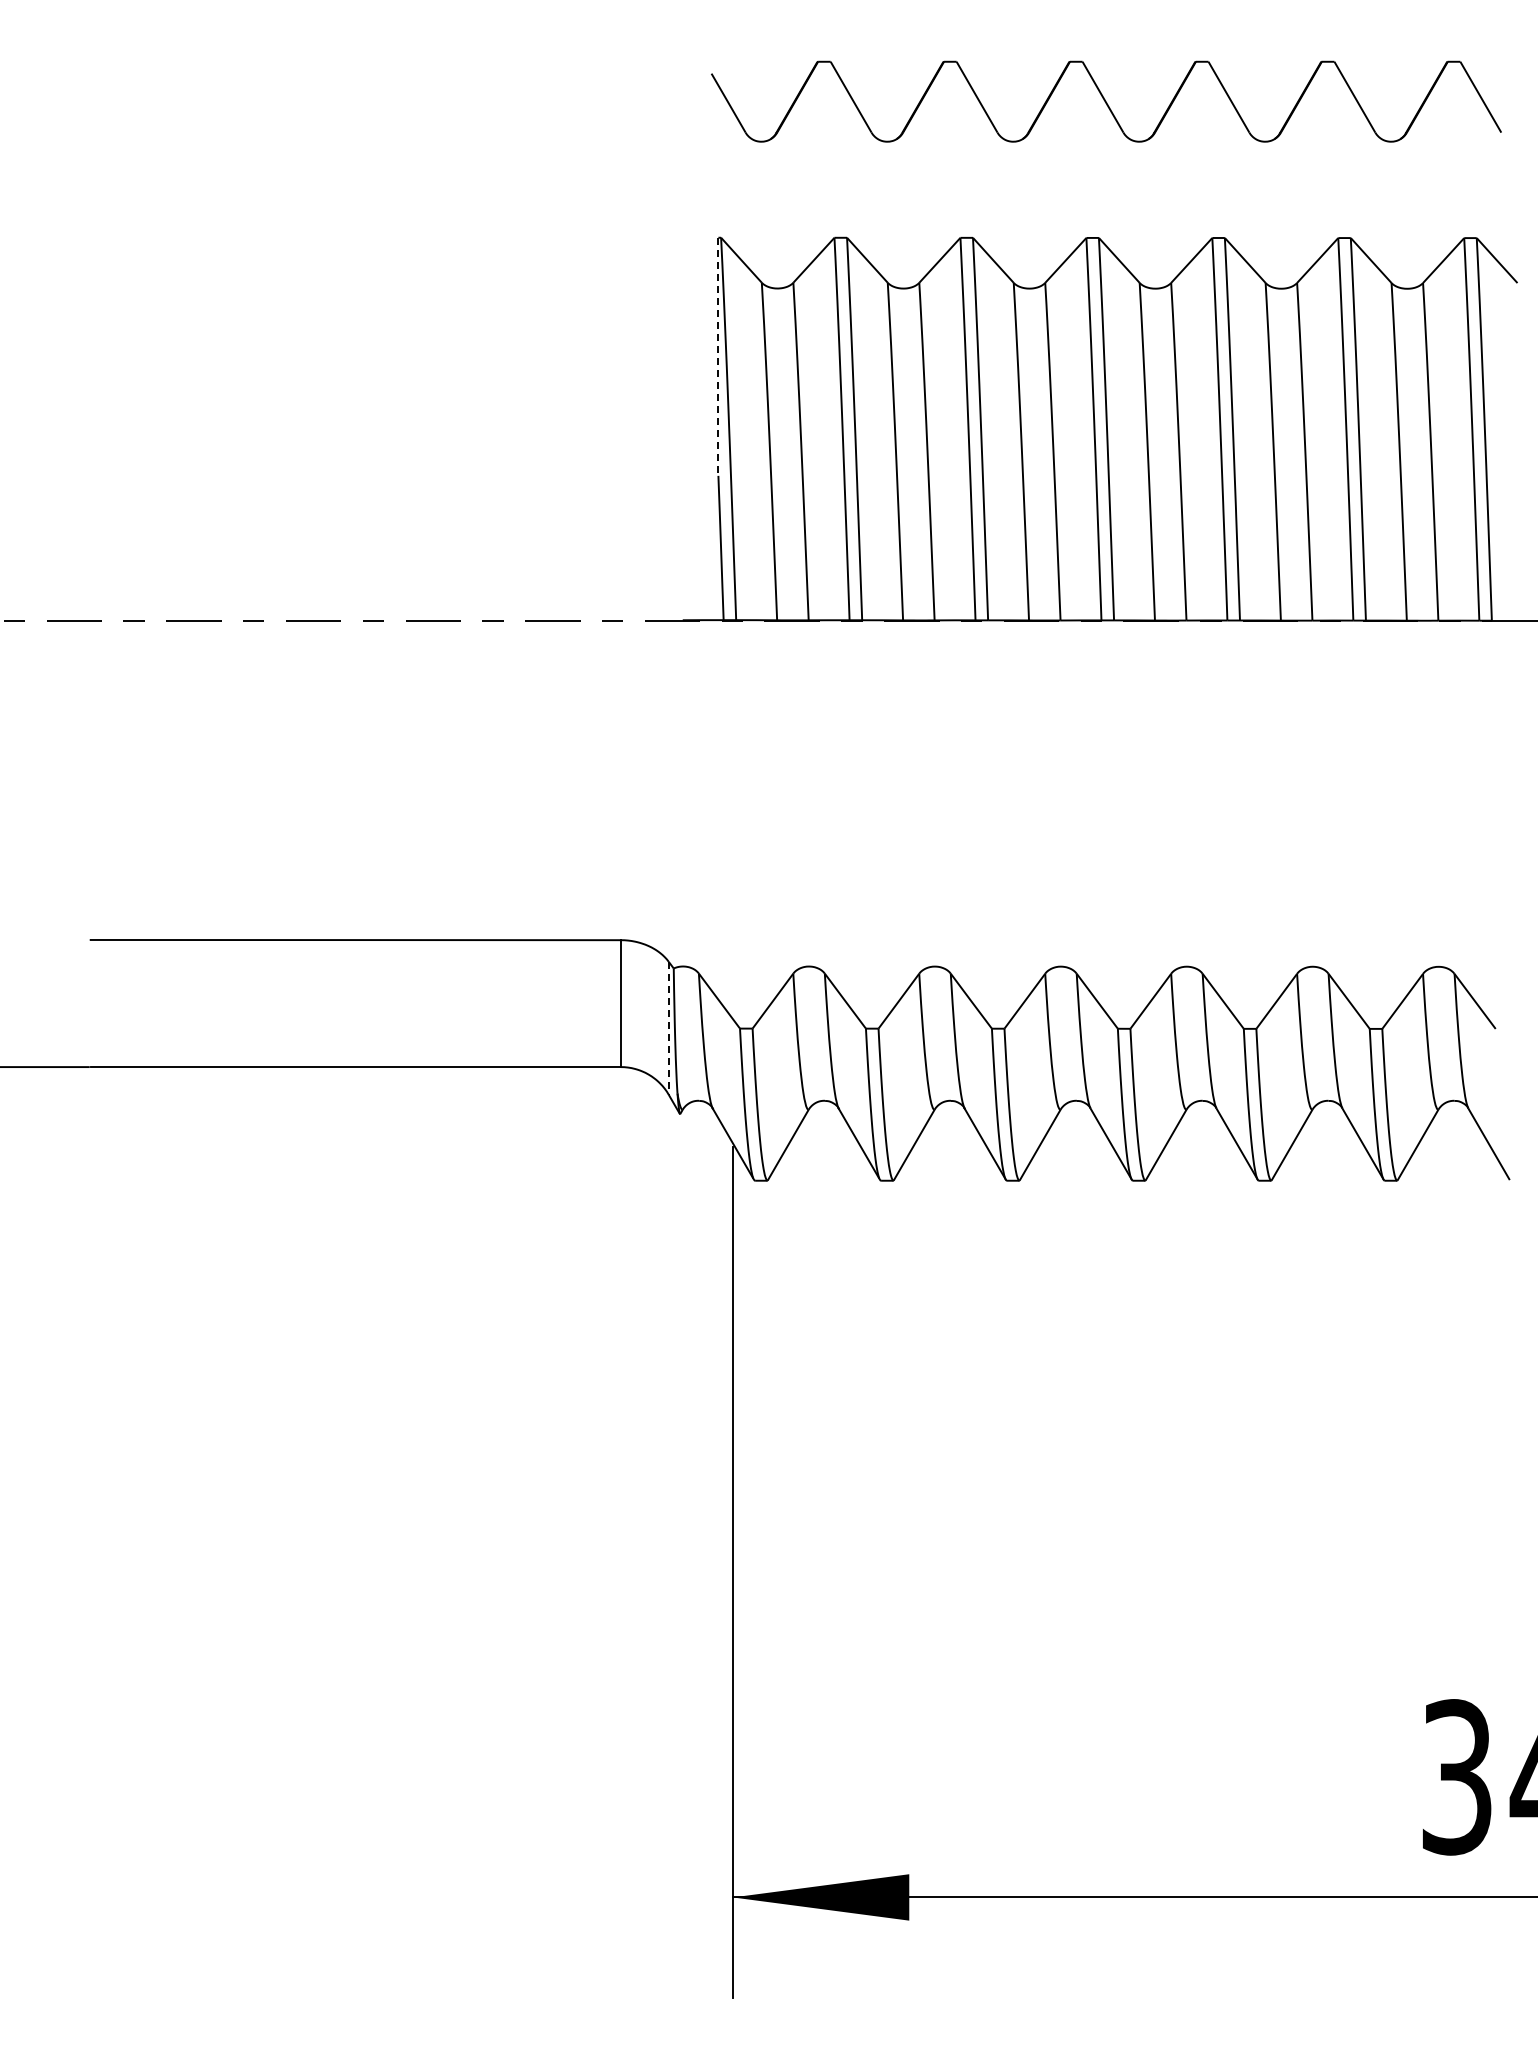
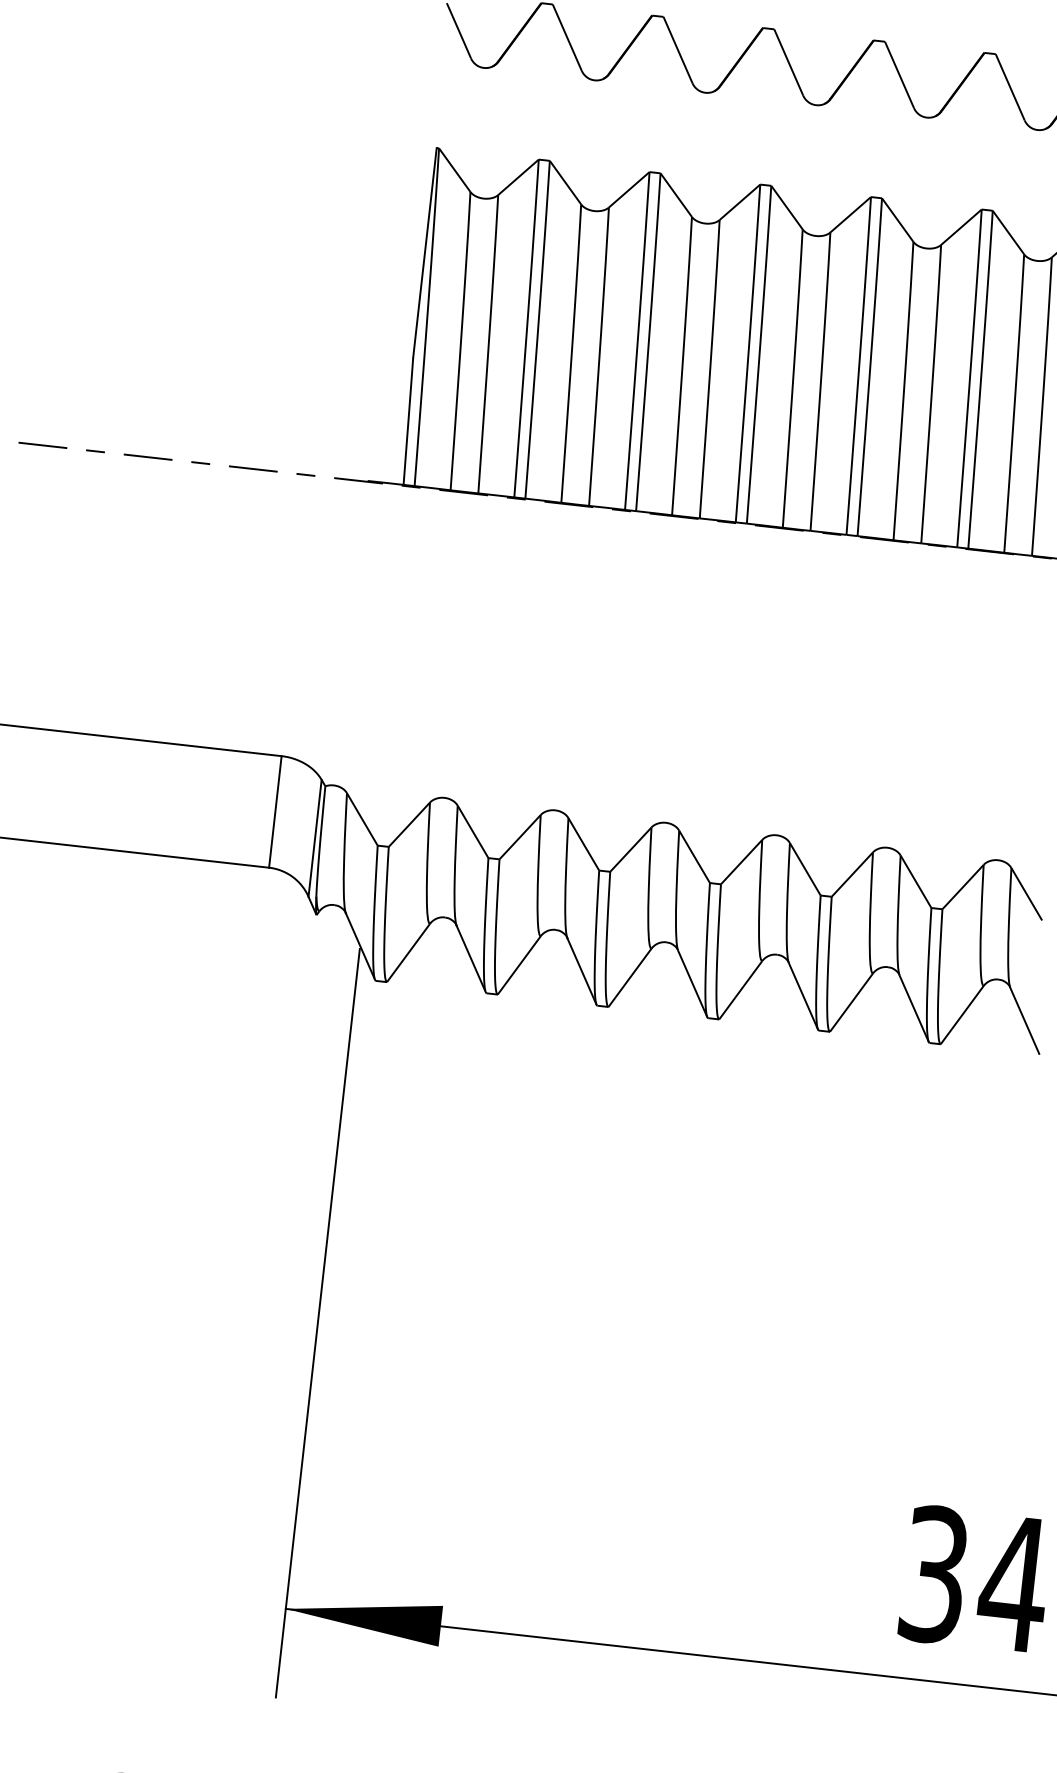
line: (718, 357) -> (424, 253), dashed -> solid
line: (668, 1028) -> (314, 838), dashed -> solid

